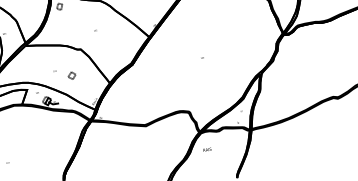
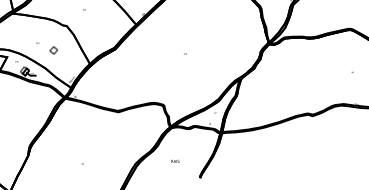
text: (207, 148) -> (175, 160), moved

